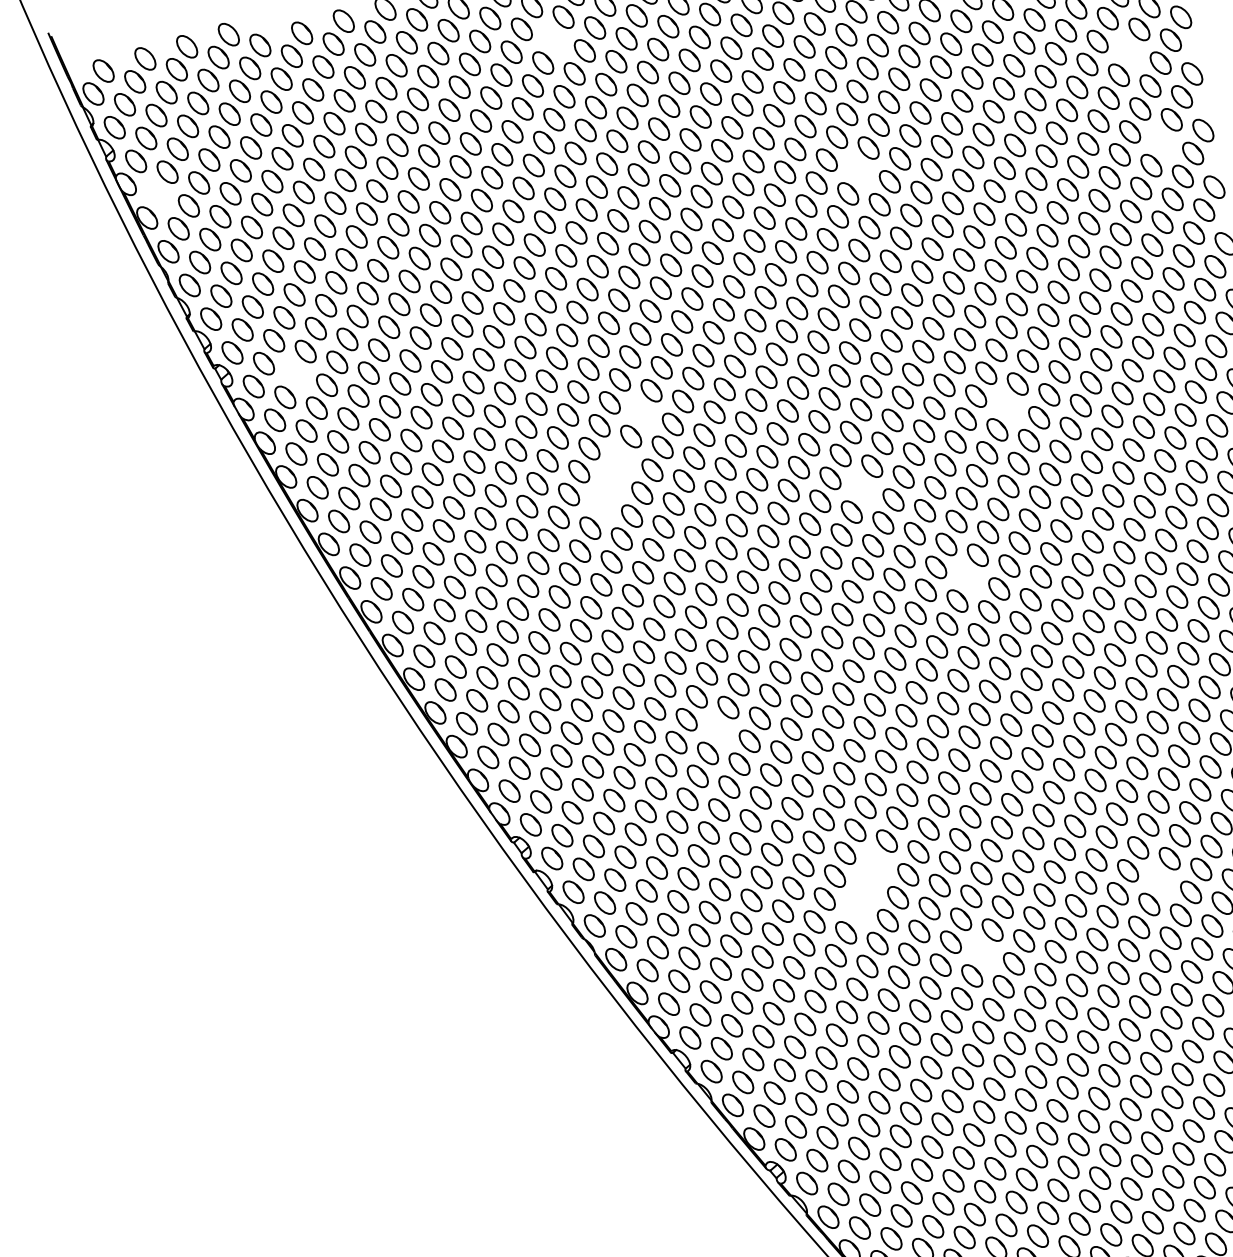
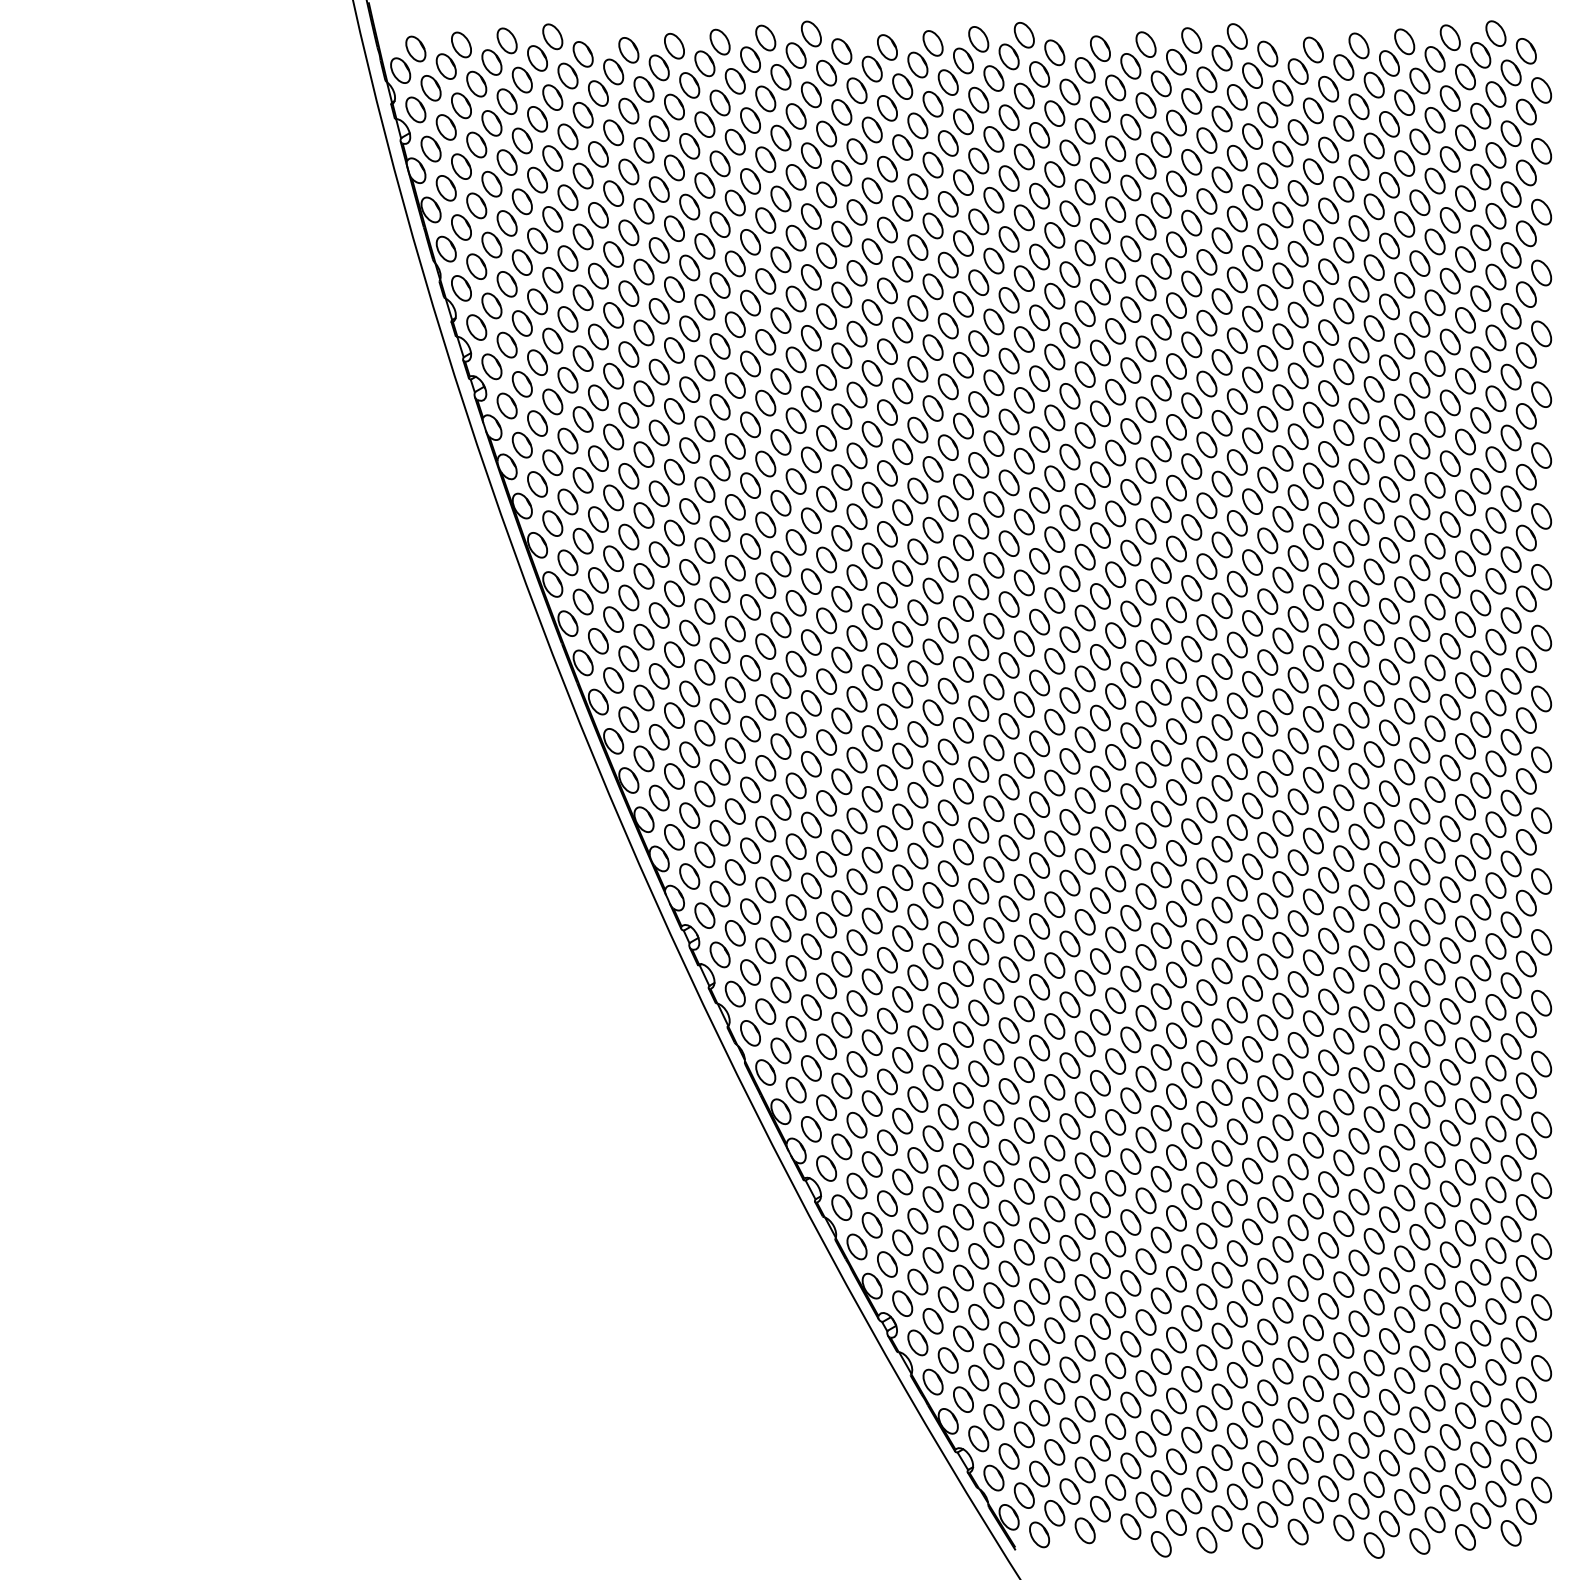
part: (553, 40) -> (887, 108), added
part: (1128, 52) -> (1480, 237), added
part: (1161, 142) -> (1495, 337), added
part: (858, 170) -> (1176, 305), added
part: (156, 195) -> (445, 188), added
part: (295, 374) -> (552, 401), added
part: (1007, 406) -> (1282, 579), added
part: (641, 413) -> (902, 512), added
part: (610, 482) -> (856, 577), added
part: (861, 489) -> (1115, 635), added
part: (967, 577) -> (1206, 748), added
part: (717, 730) -> (917, 855), added
part: (1159, 881) -> (1343, 1101), added
part: (866, 886) -> (1039, 1047), added
part: (981, 952) -> (1145, 1139), added

